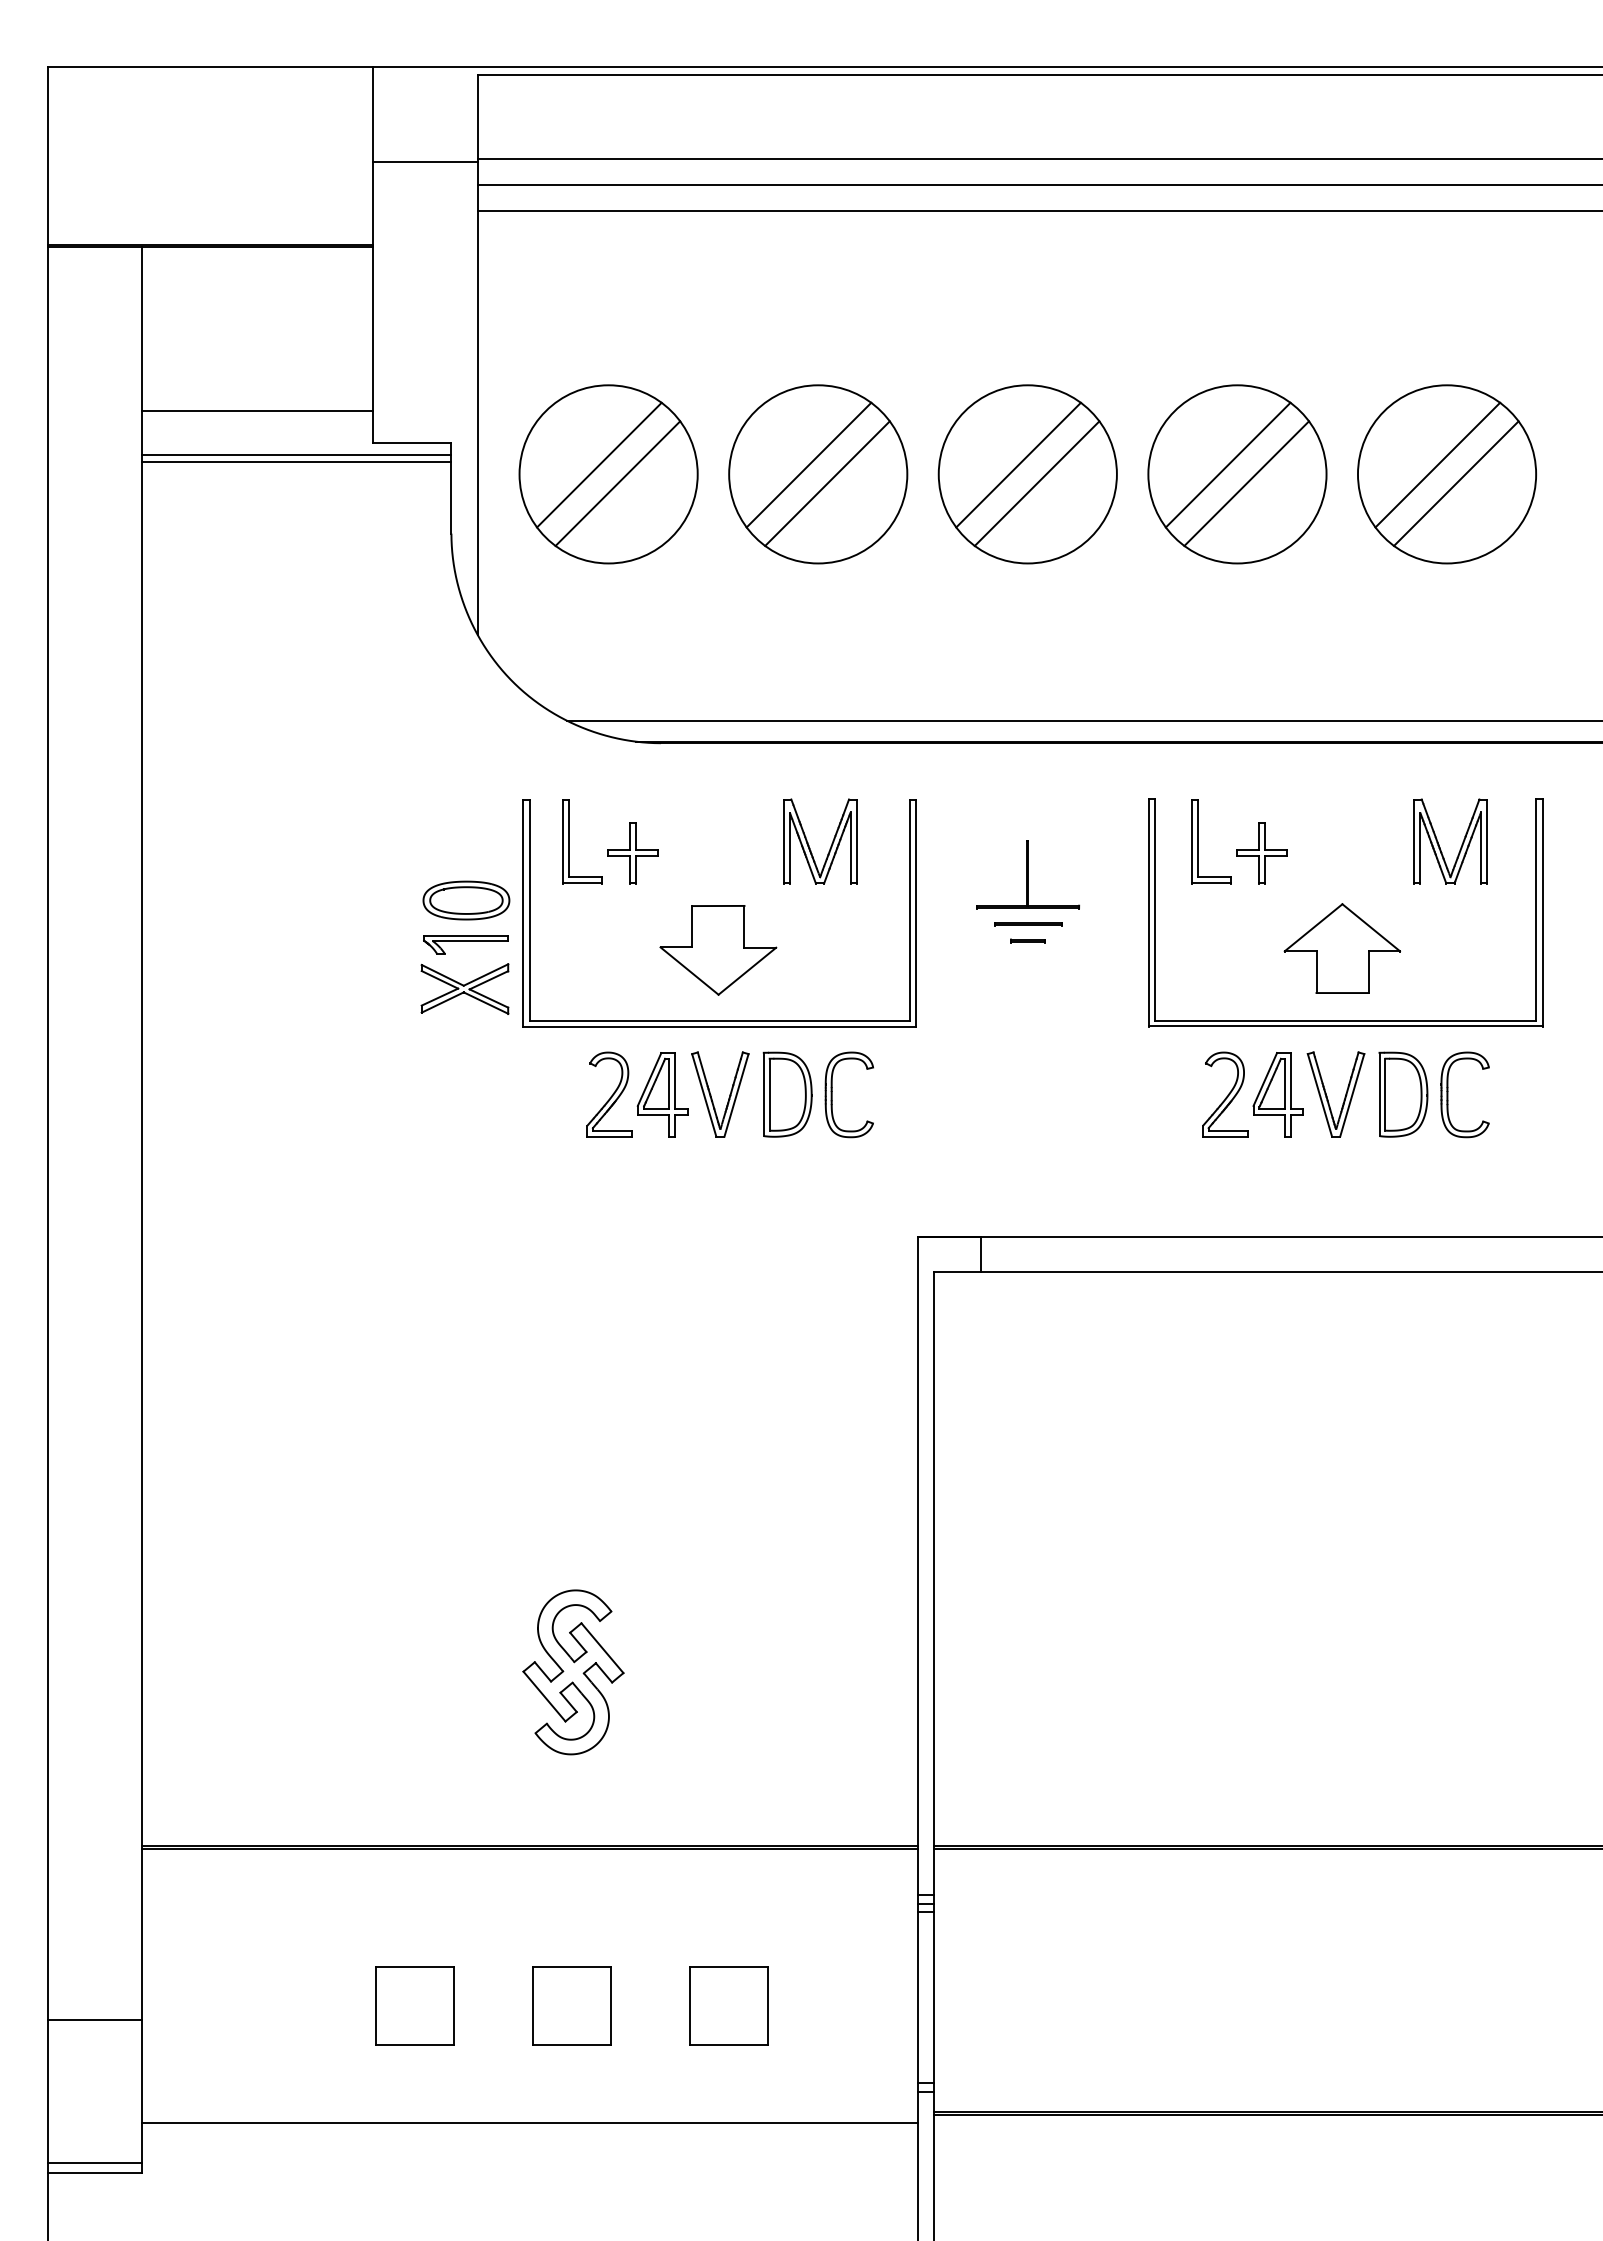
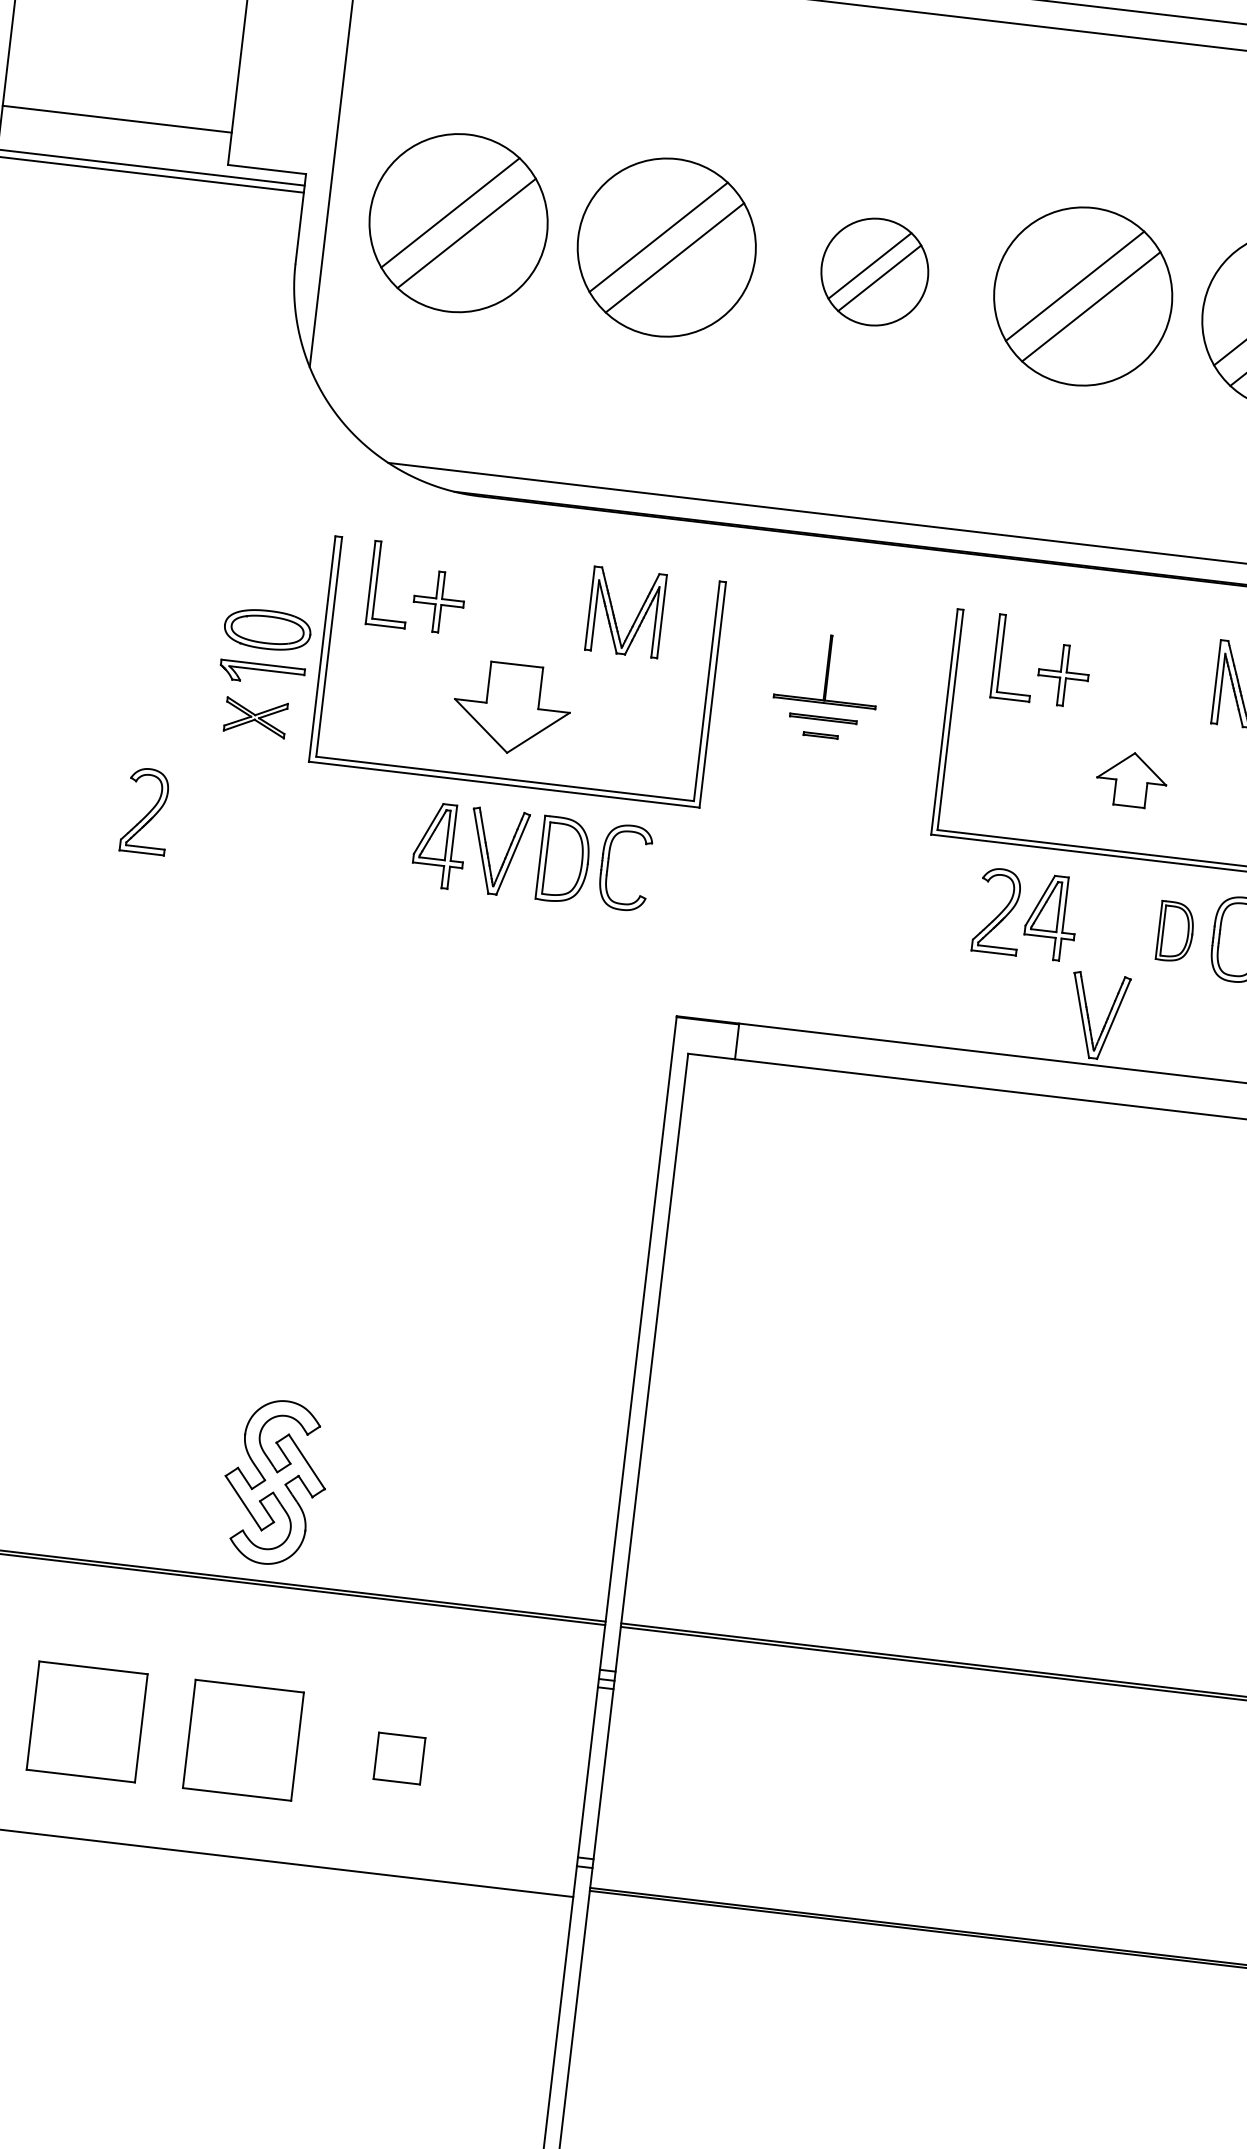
part: (1027, 474) -> (874, 272), size x0.6
part: (1341, 948) -> (1131, 779), size x0.6
part: (464, 988) -> (255, 716), size x0.7
part: (609, 1094) -> (146, 810), moved
part: (1403, 1094) -> (1175, 931), size x0.7
part: (1327, 1095) -> (1089, 1016), moved
part: (573, 1672) -> (275, 1482), moved
part: (414, 2005) -> (87, 1721), size x1.4
part: (571, 2005) -> (243, 1739), size x1.4
part: (728, 2005) -> (399, 1757), size x0.6

